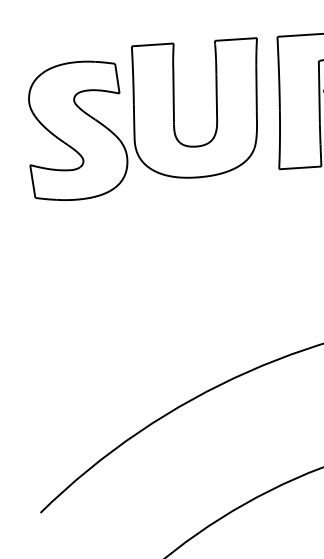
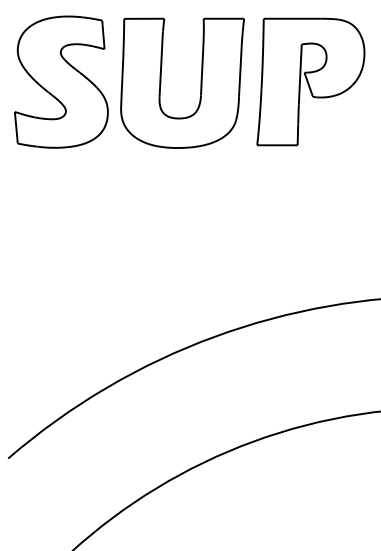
part: (76, 130) -> (61, 81), moved

